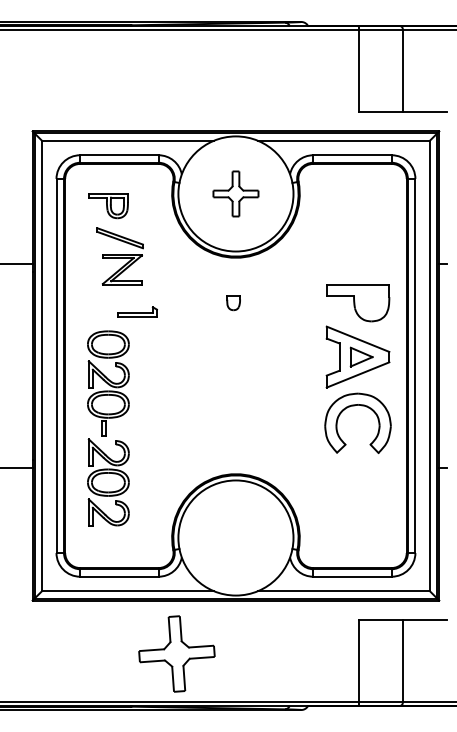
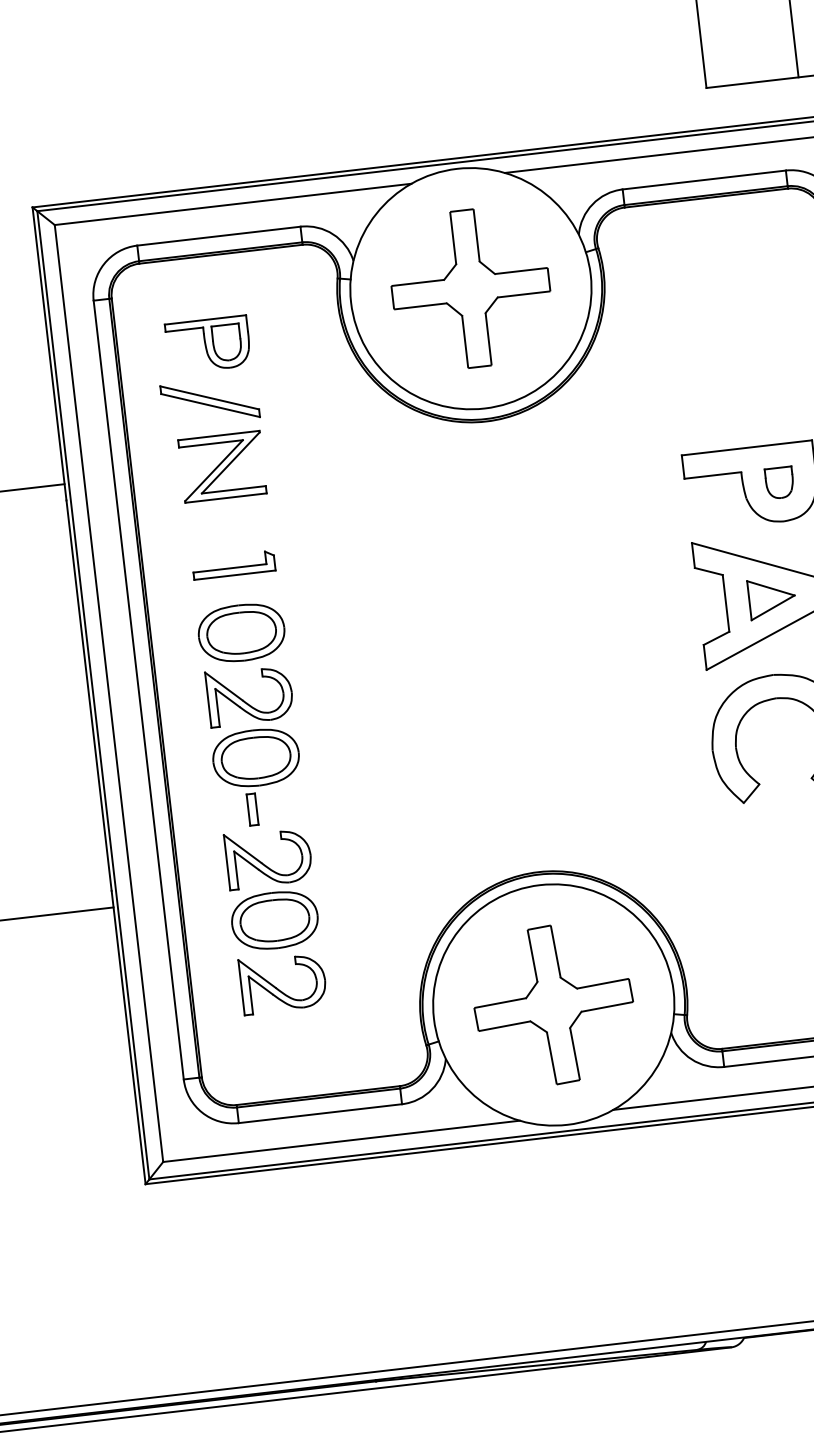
part: (235, 193) -> (469, 287), size x1.67
part: (119, 256) -> (213, 439), moved
part: (233, 303) -> (779, 484), moved
part: (137, 311) -> (233, 564), moved
part: (176, 653) -> (552, 1004), moved

